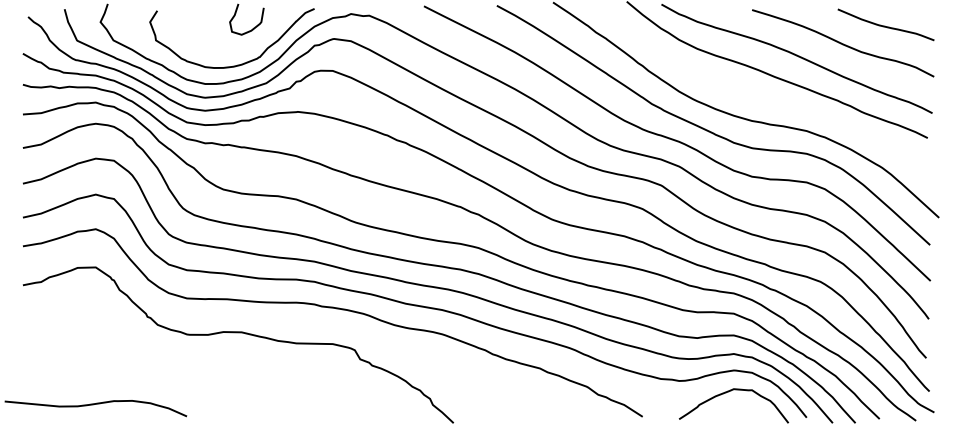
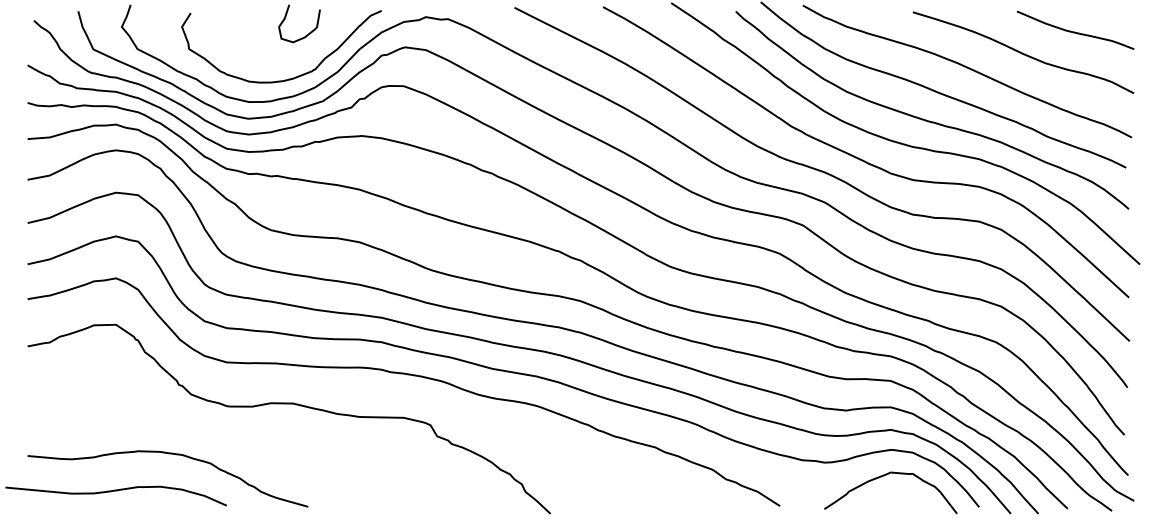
curve: (764, 98) -> (927, 119), added
curve: (139, 374) -> (169, 454), added

